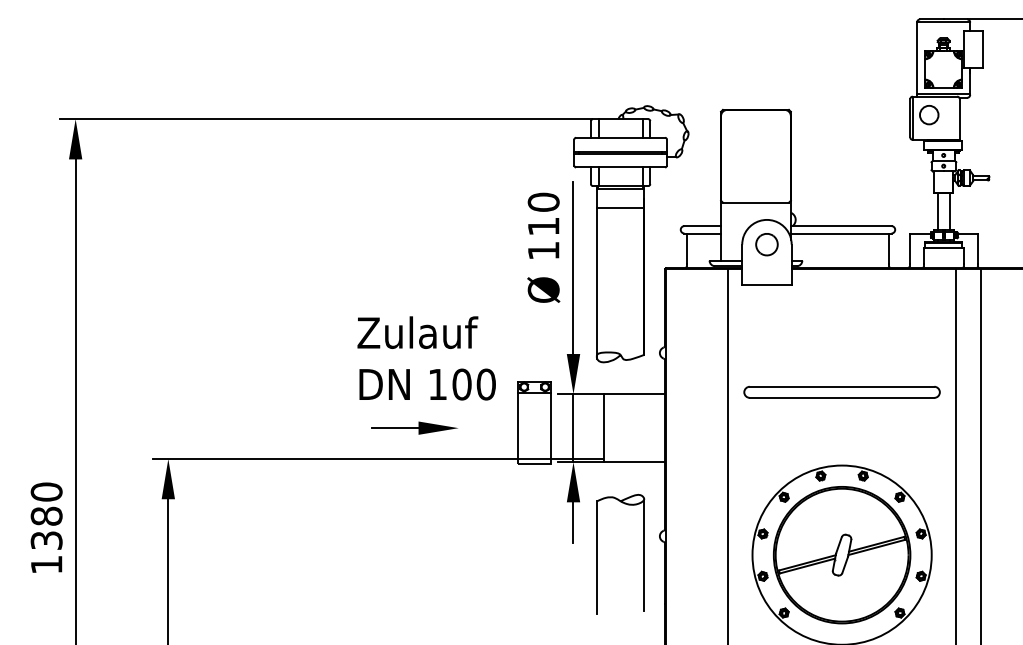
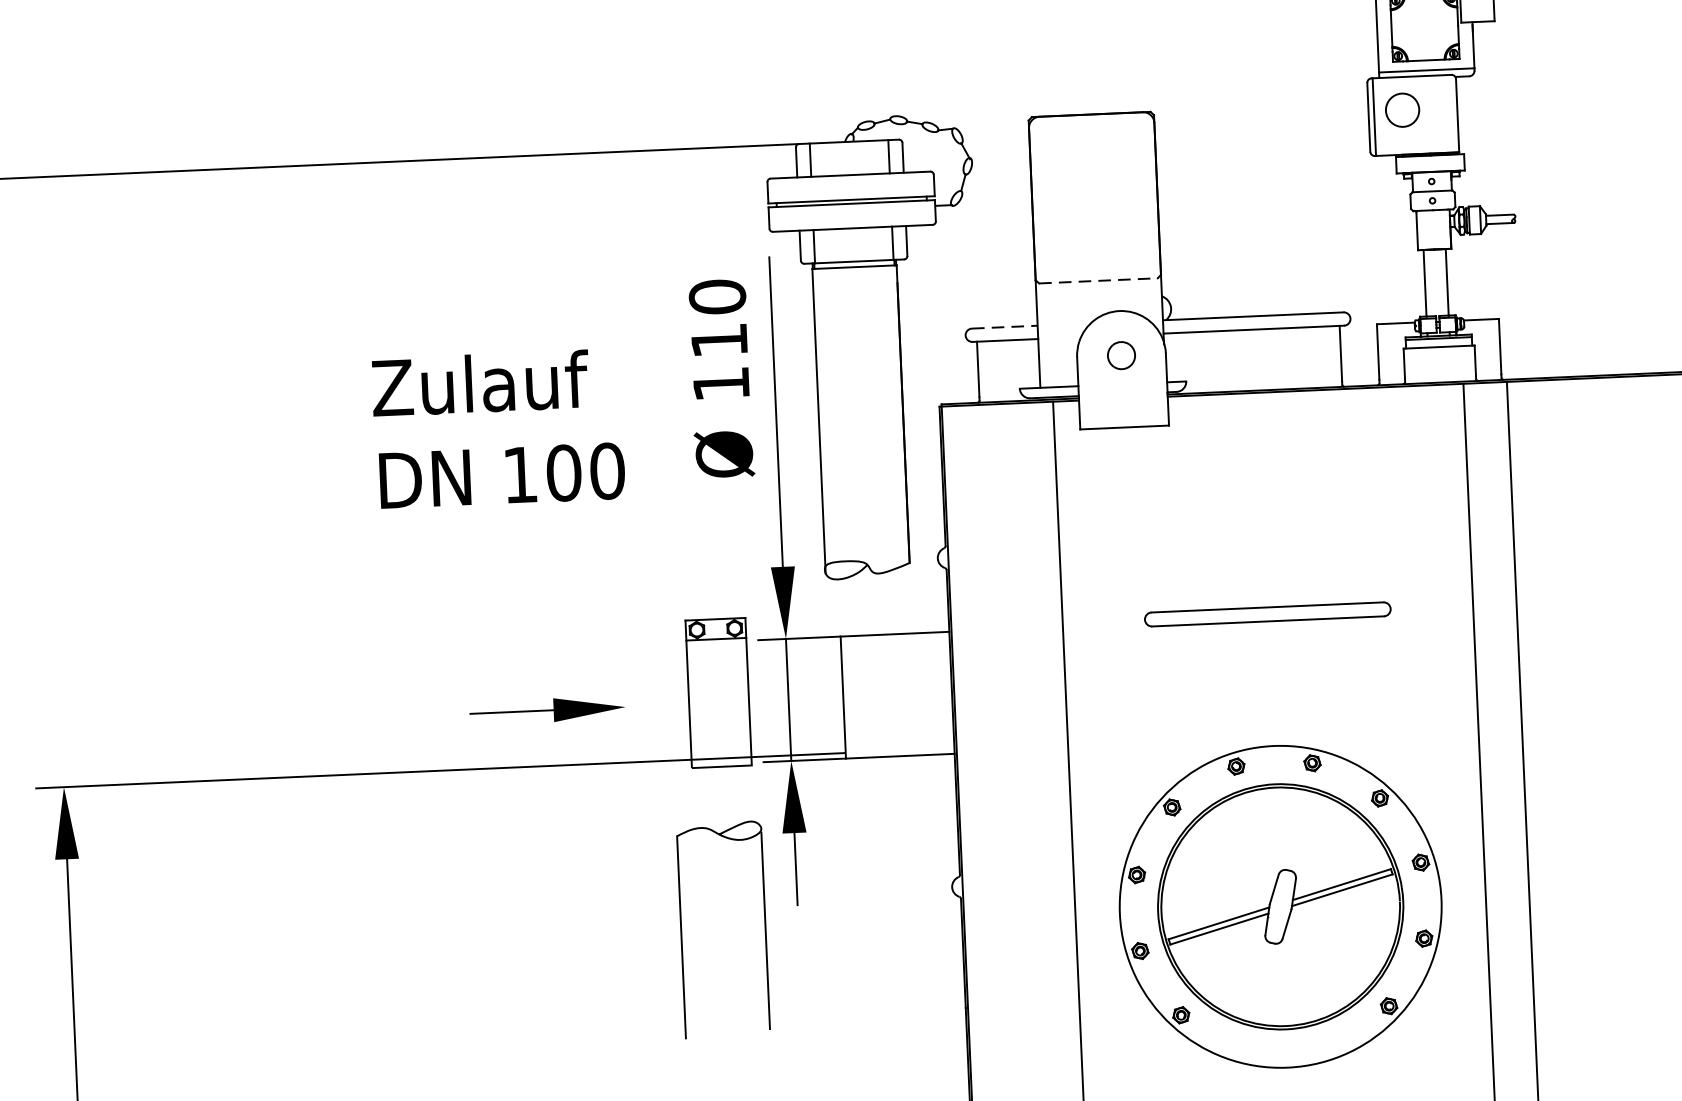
line: (756, 202) -> (1099, 280), solid -> dashed
line: (620, 207) -> (855, 300), removed
line: (703, 226) -> (1006, 327), solid -> dashed
part: (766, 244) -> (1120, 355), size x0.7
text: (426, 358) -> (498, 429), moved
part: (841, 391) -> (1266, 613), size x0.7
part: (414, 427) -> (546, 709), moved
part: (597, 554) -> (681, 931), moved

